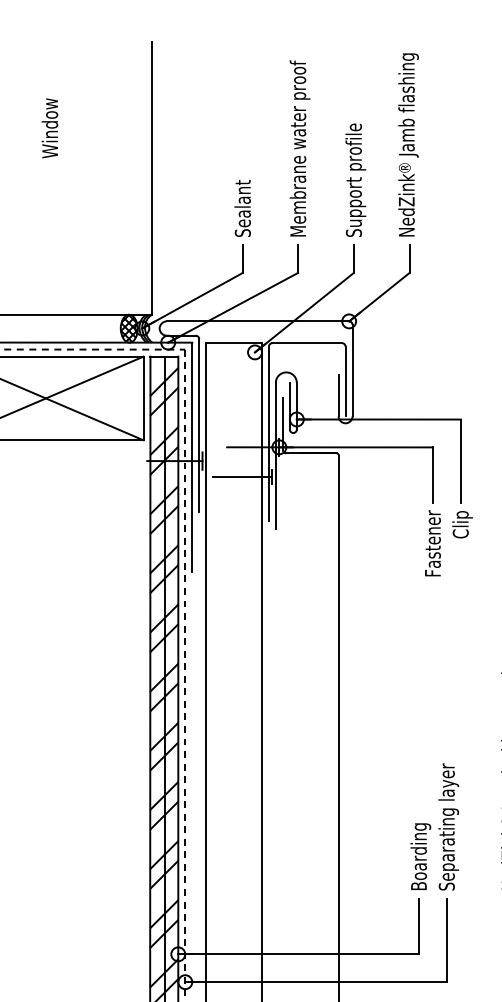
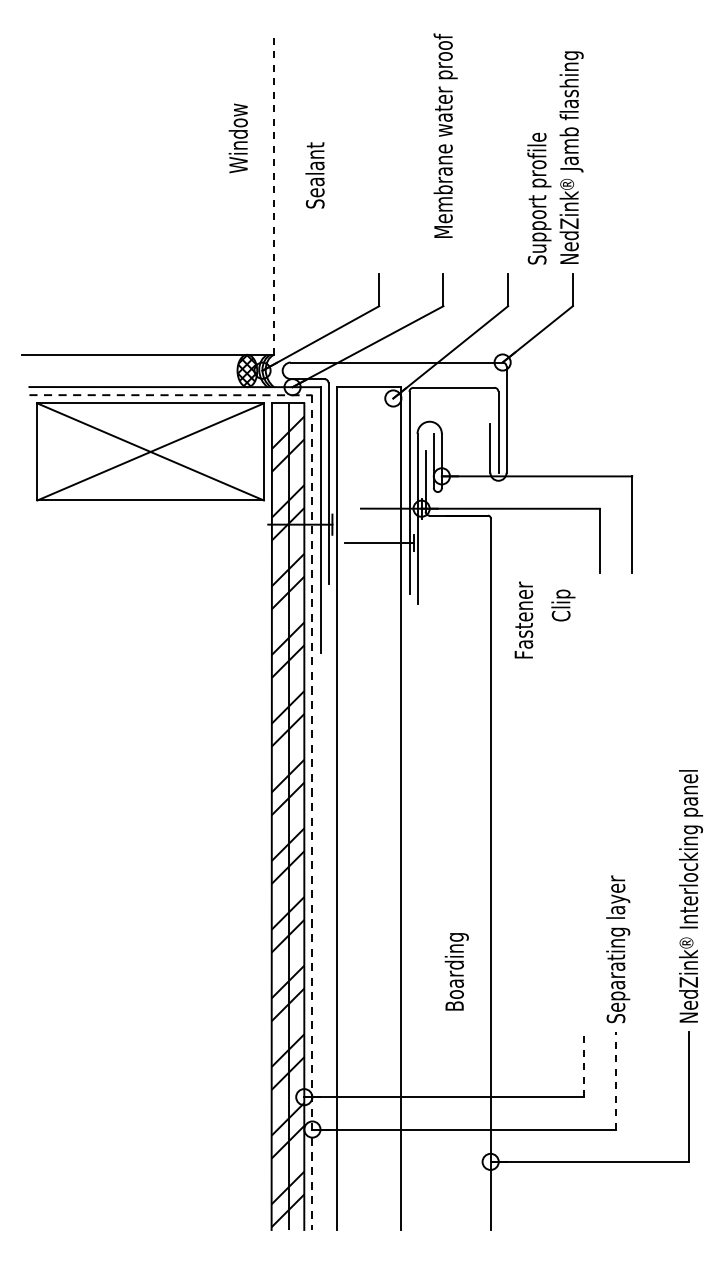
text: (49, 128) -> (237, 138), moved
text: (299, 148) -> (445, 135), moved
line: (152, 177) -> (274, 195), solid -> dashed
text: (355, 180) -> (539, 198), moved
text: (242, 208) -> (314, 175), moved
text: (462, 524) -> (563, 605), moved
text: (432, 542) -> (523, 619), moved
text: (420, 856) -> (456, 971), moved
line: (418, 926) -> (583, 1064), solid -> dashed
line: (447, 940) -> (616, 1081), solid -> dashed

